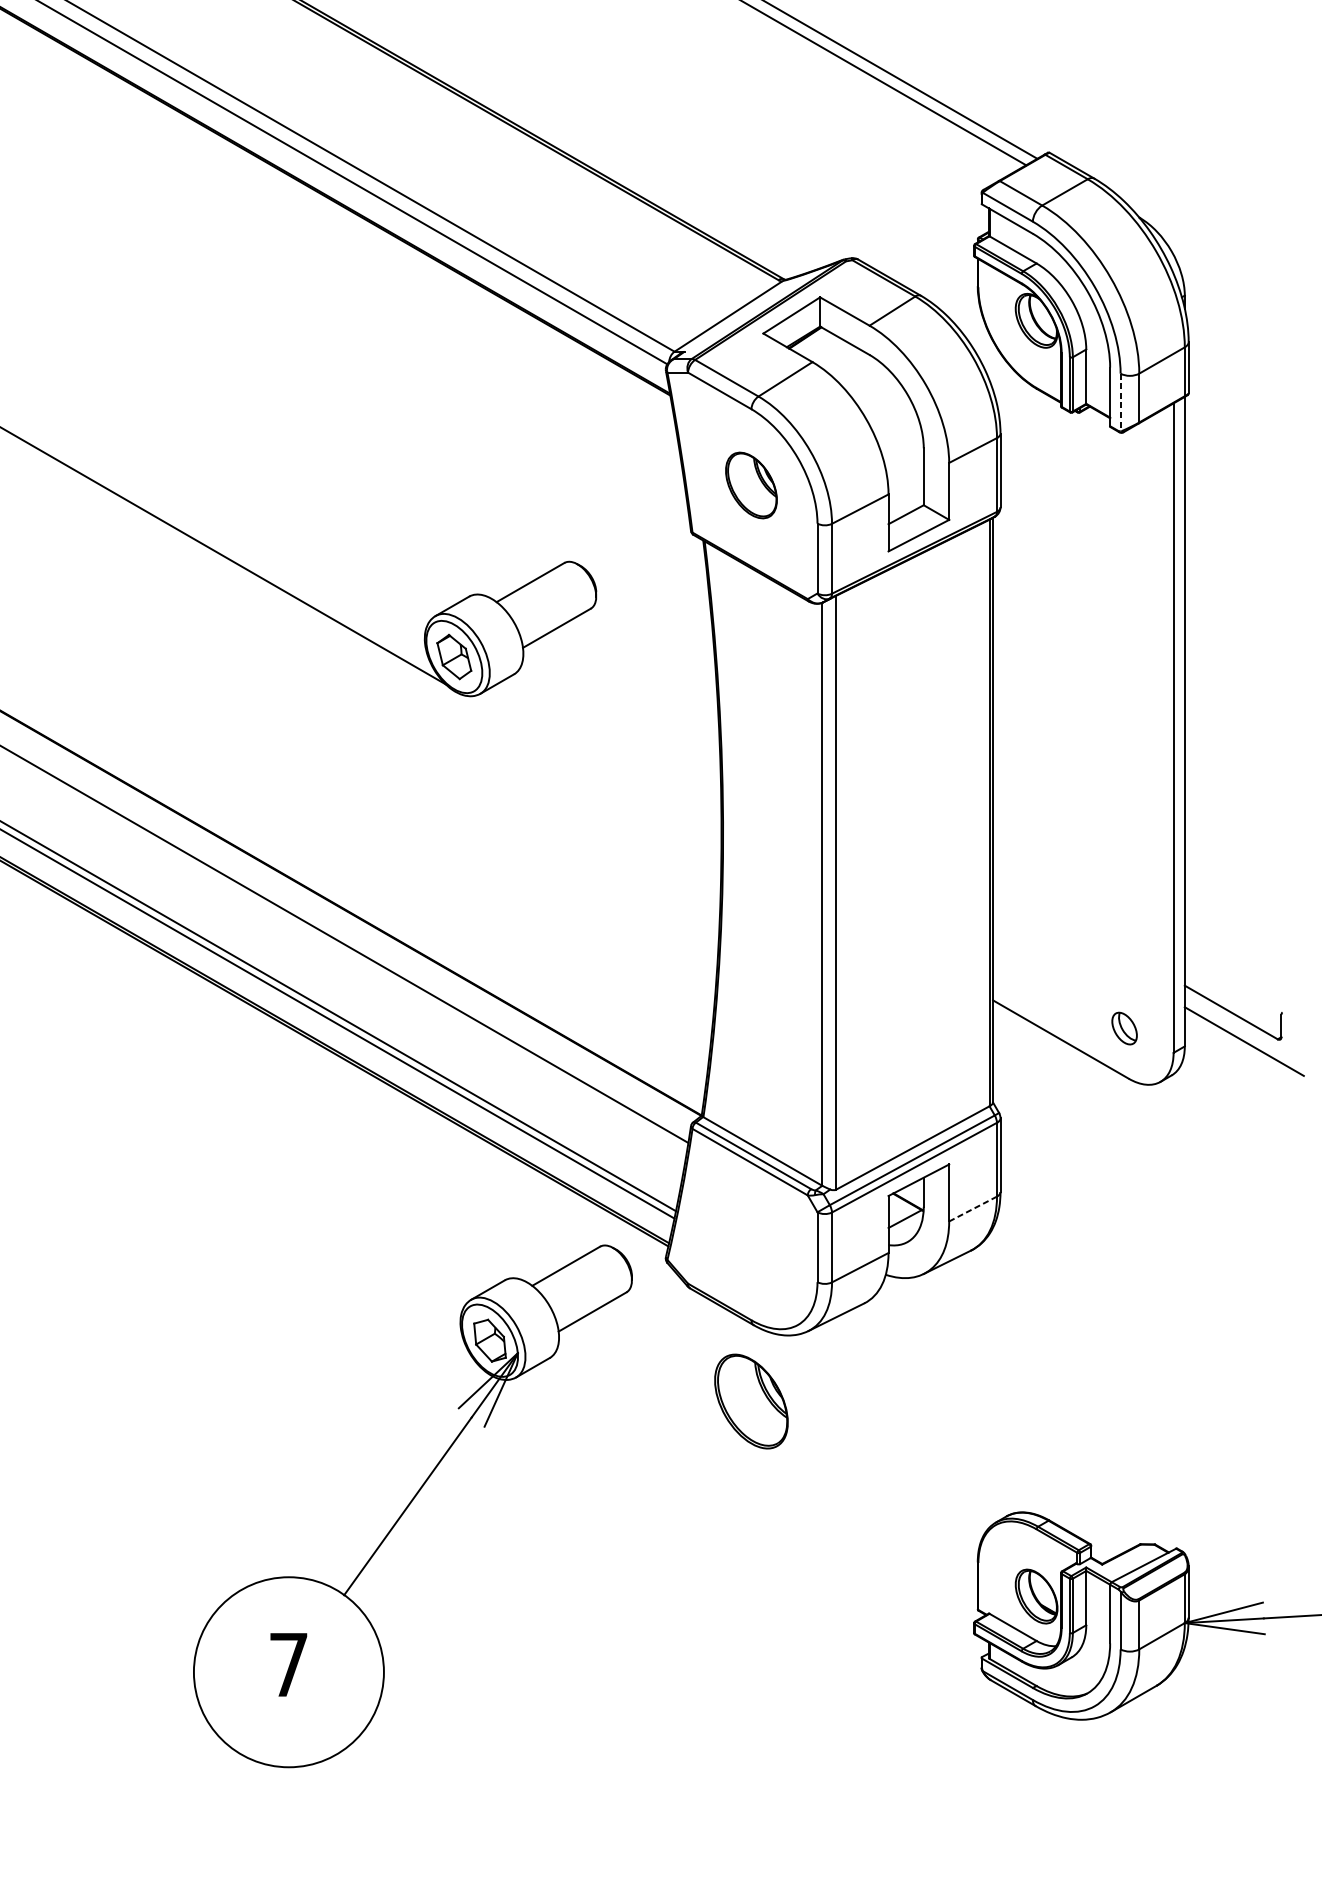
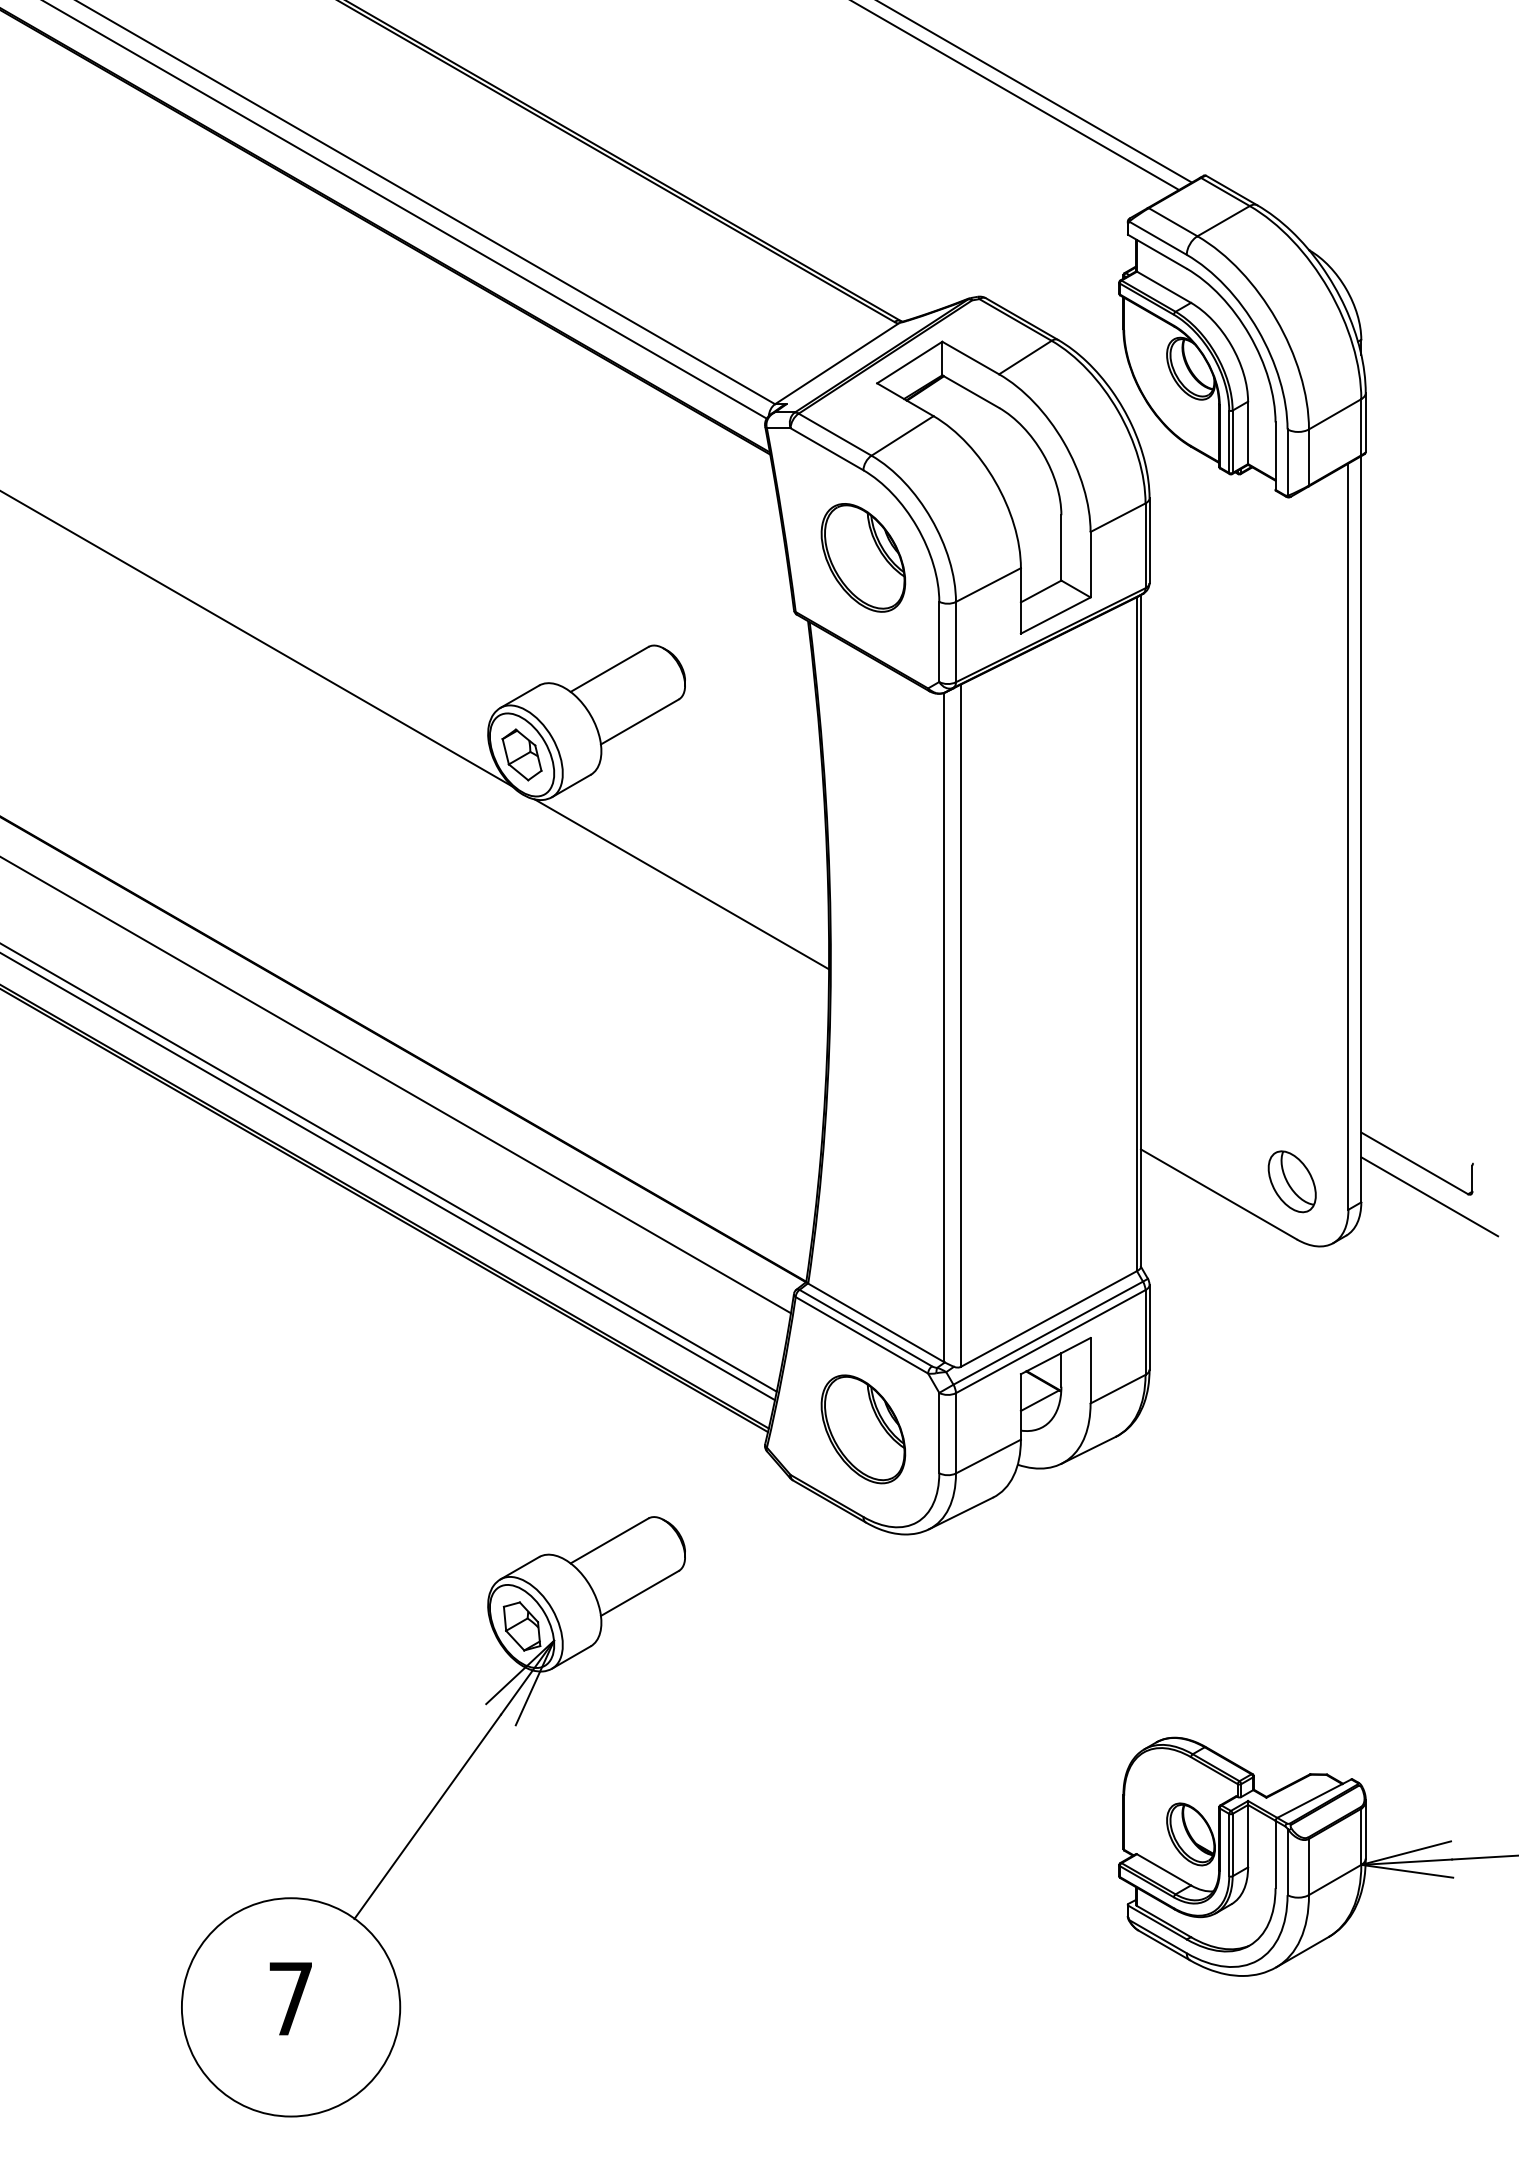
line: (1120, 403) -> (1287, 463), dashed -> solid
part: (751, 485) -> (863, 557), size x1.43
line: (593, 769) -> (681, 884), added
part: (1124, 1028) -> (1291, 1181), size x1.67
line: (973, 1209) -> (1118, 1389), dashed -> solid
part: (751, 1401) -> (863, 1429), moved
part: (412, 1506) -> (433, 1816), moved

